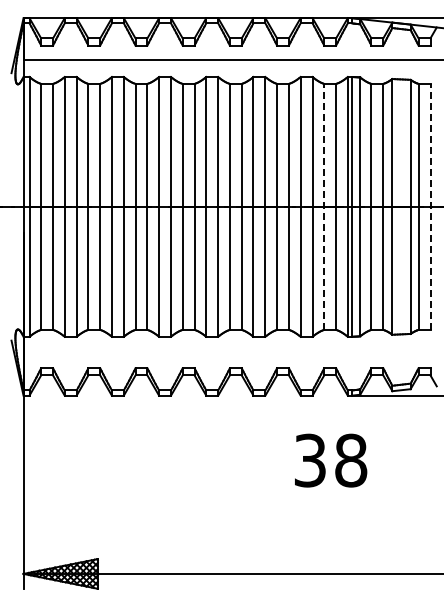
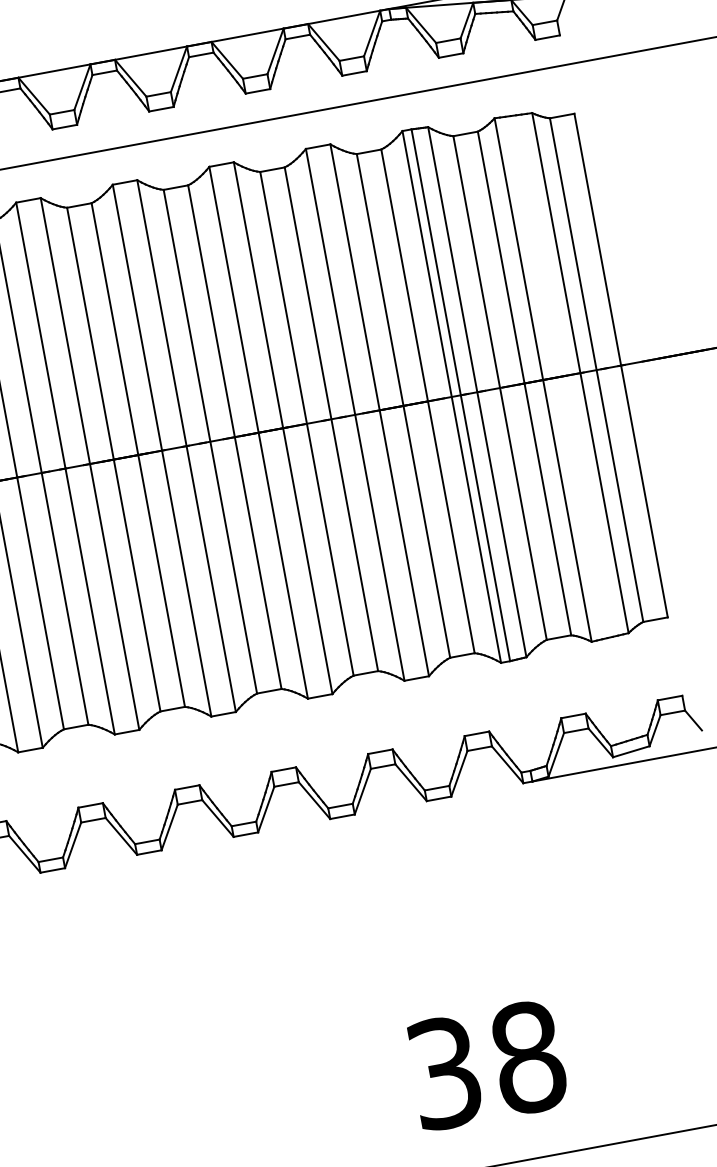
line: (324, 206) -> (403, 404), dashed -> solid
line: (430, 206) -> (620, 364), dashed -> solid
text: (331, 460) -> (488, 1064), moved

